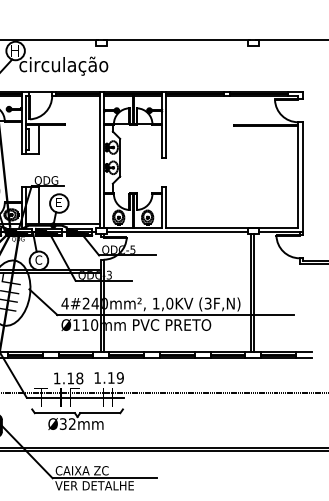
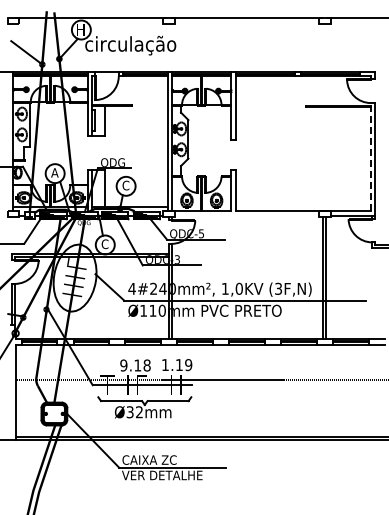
line: (297, 174) -> (370, 156), solid -> dashed
text: (58, 202) -> (125, 185), E -> C
line: (176, 232) -> (246, 215), removed
text: (56, 378) -> (123, 365), 1.18 -> 9.18

